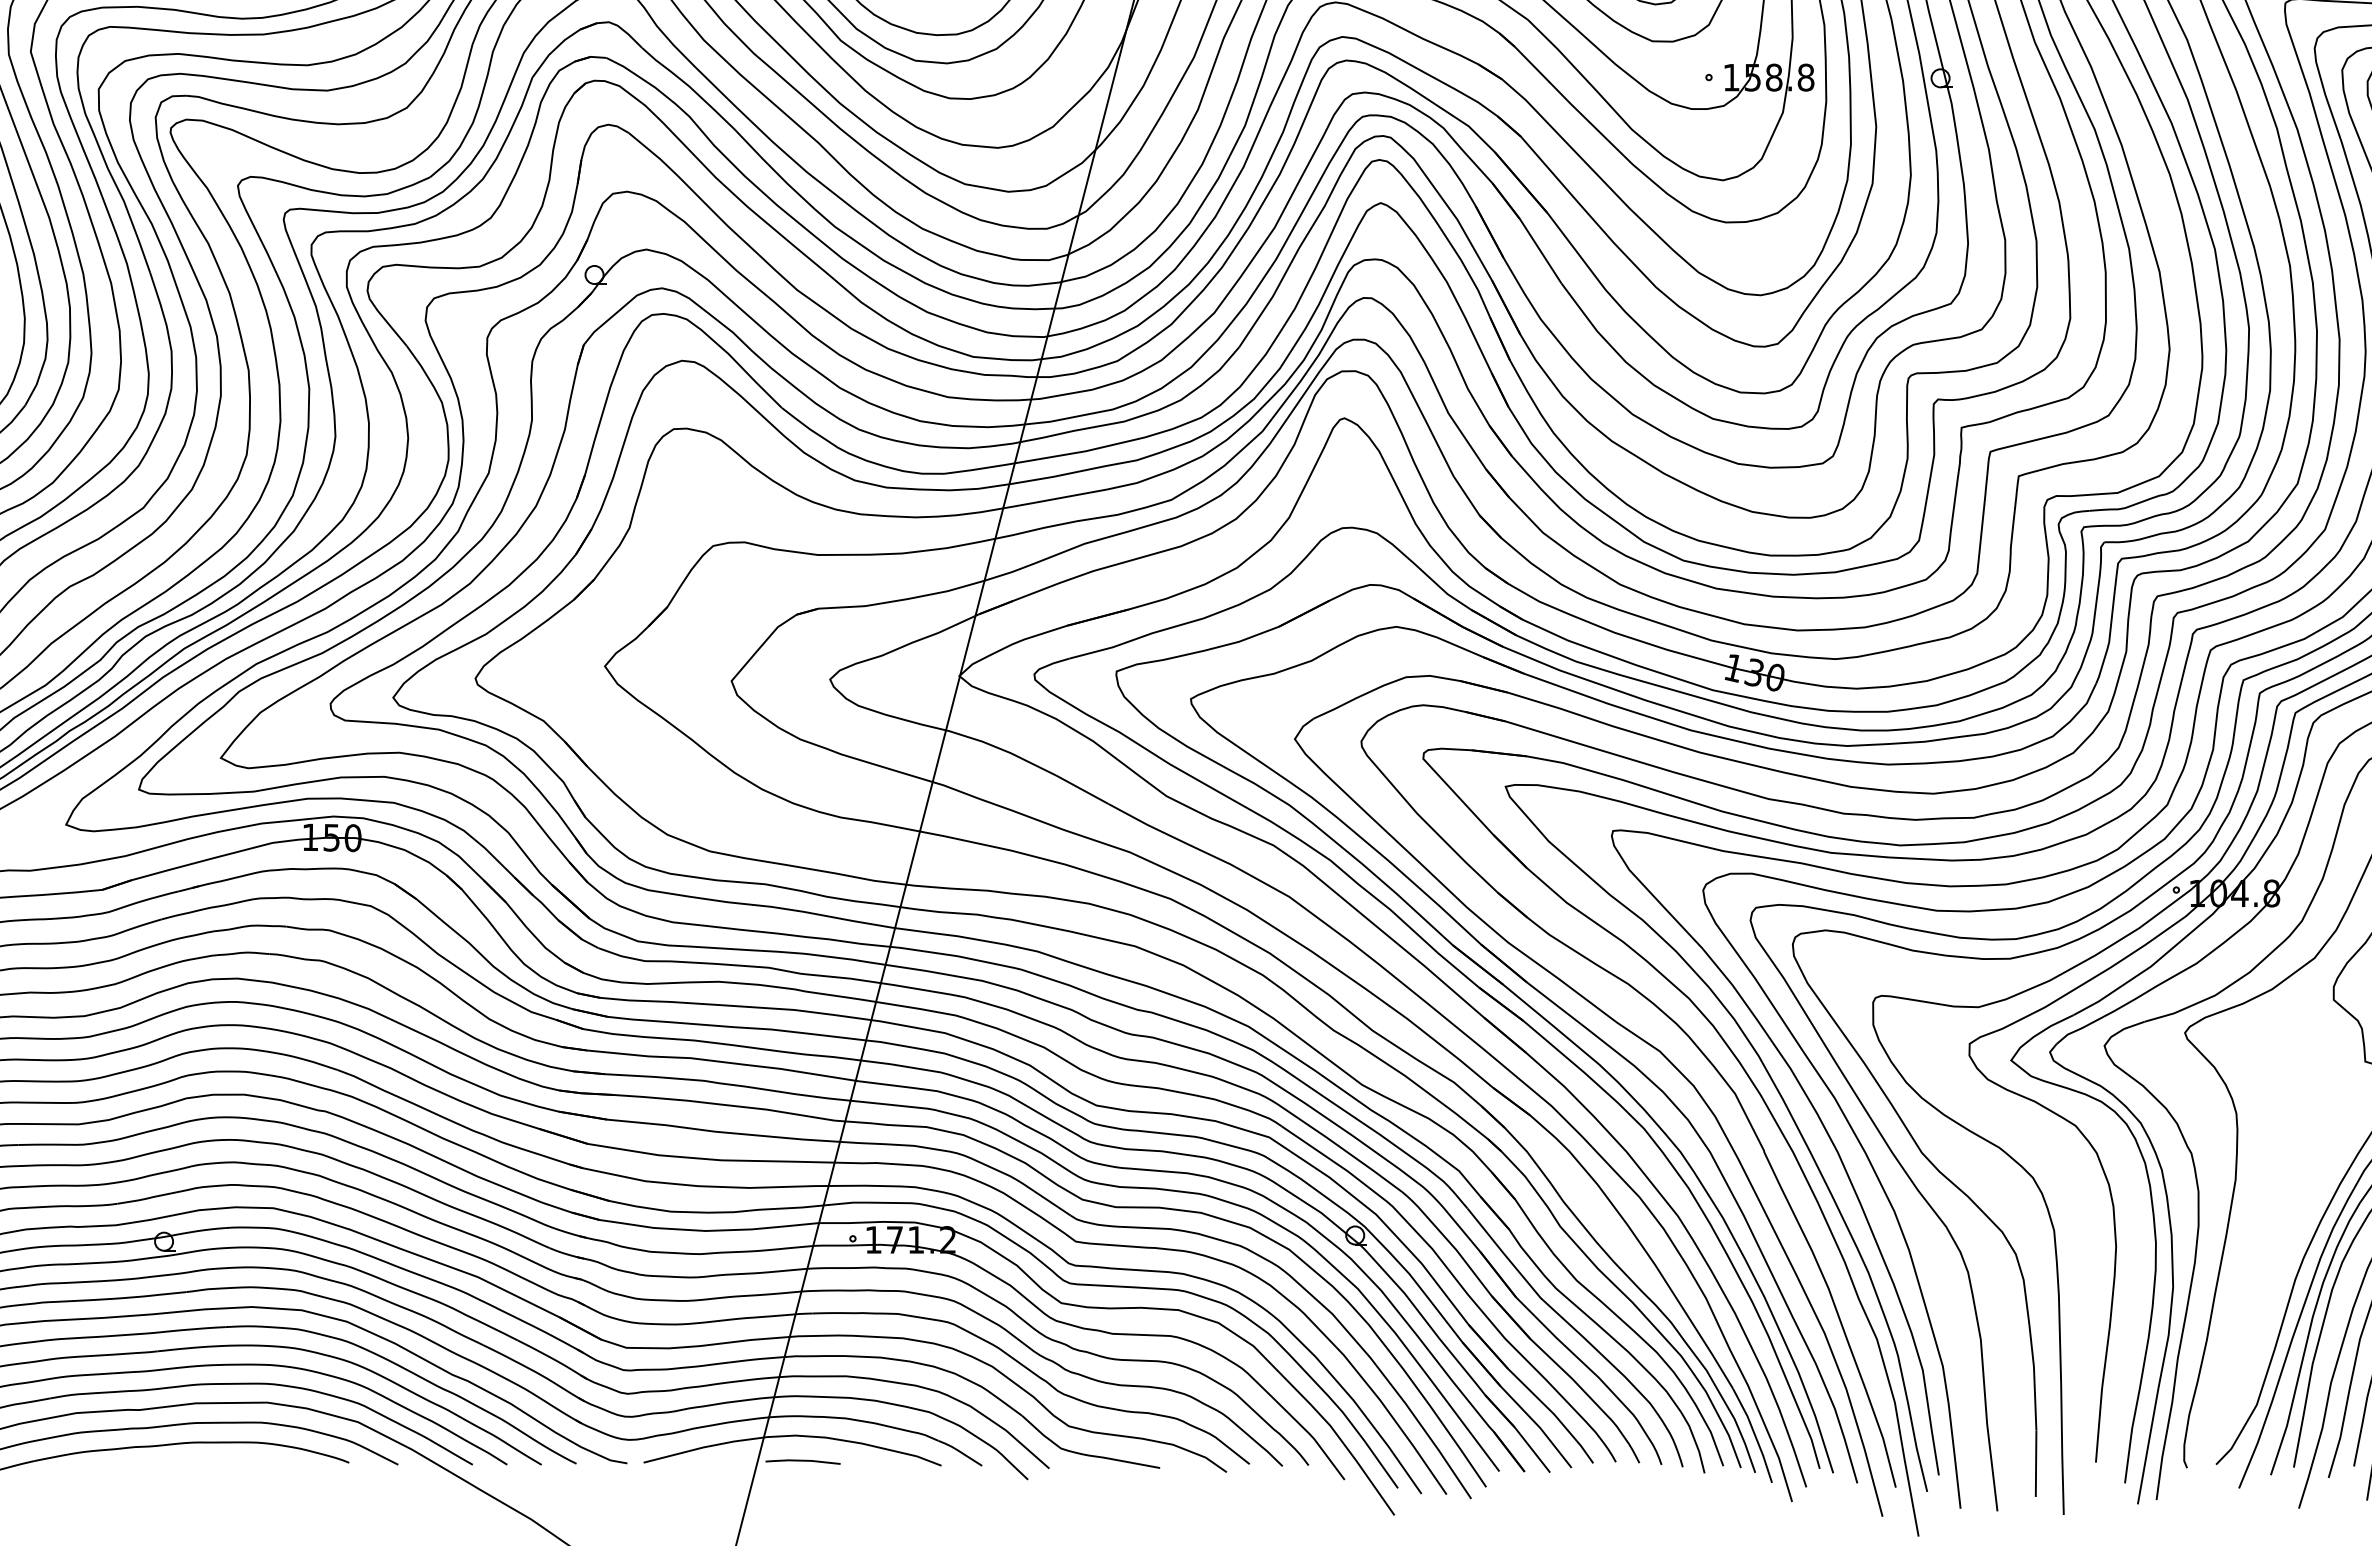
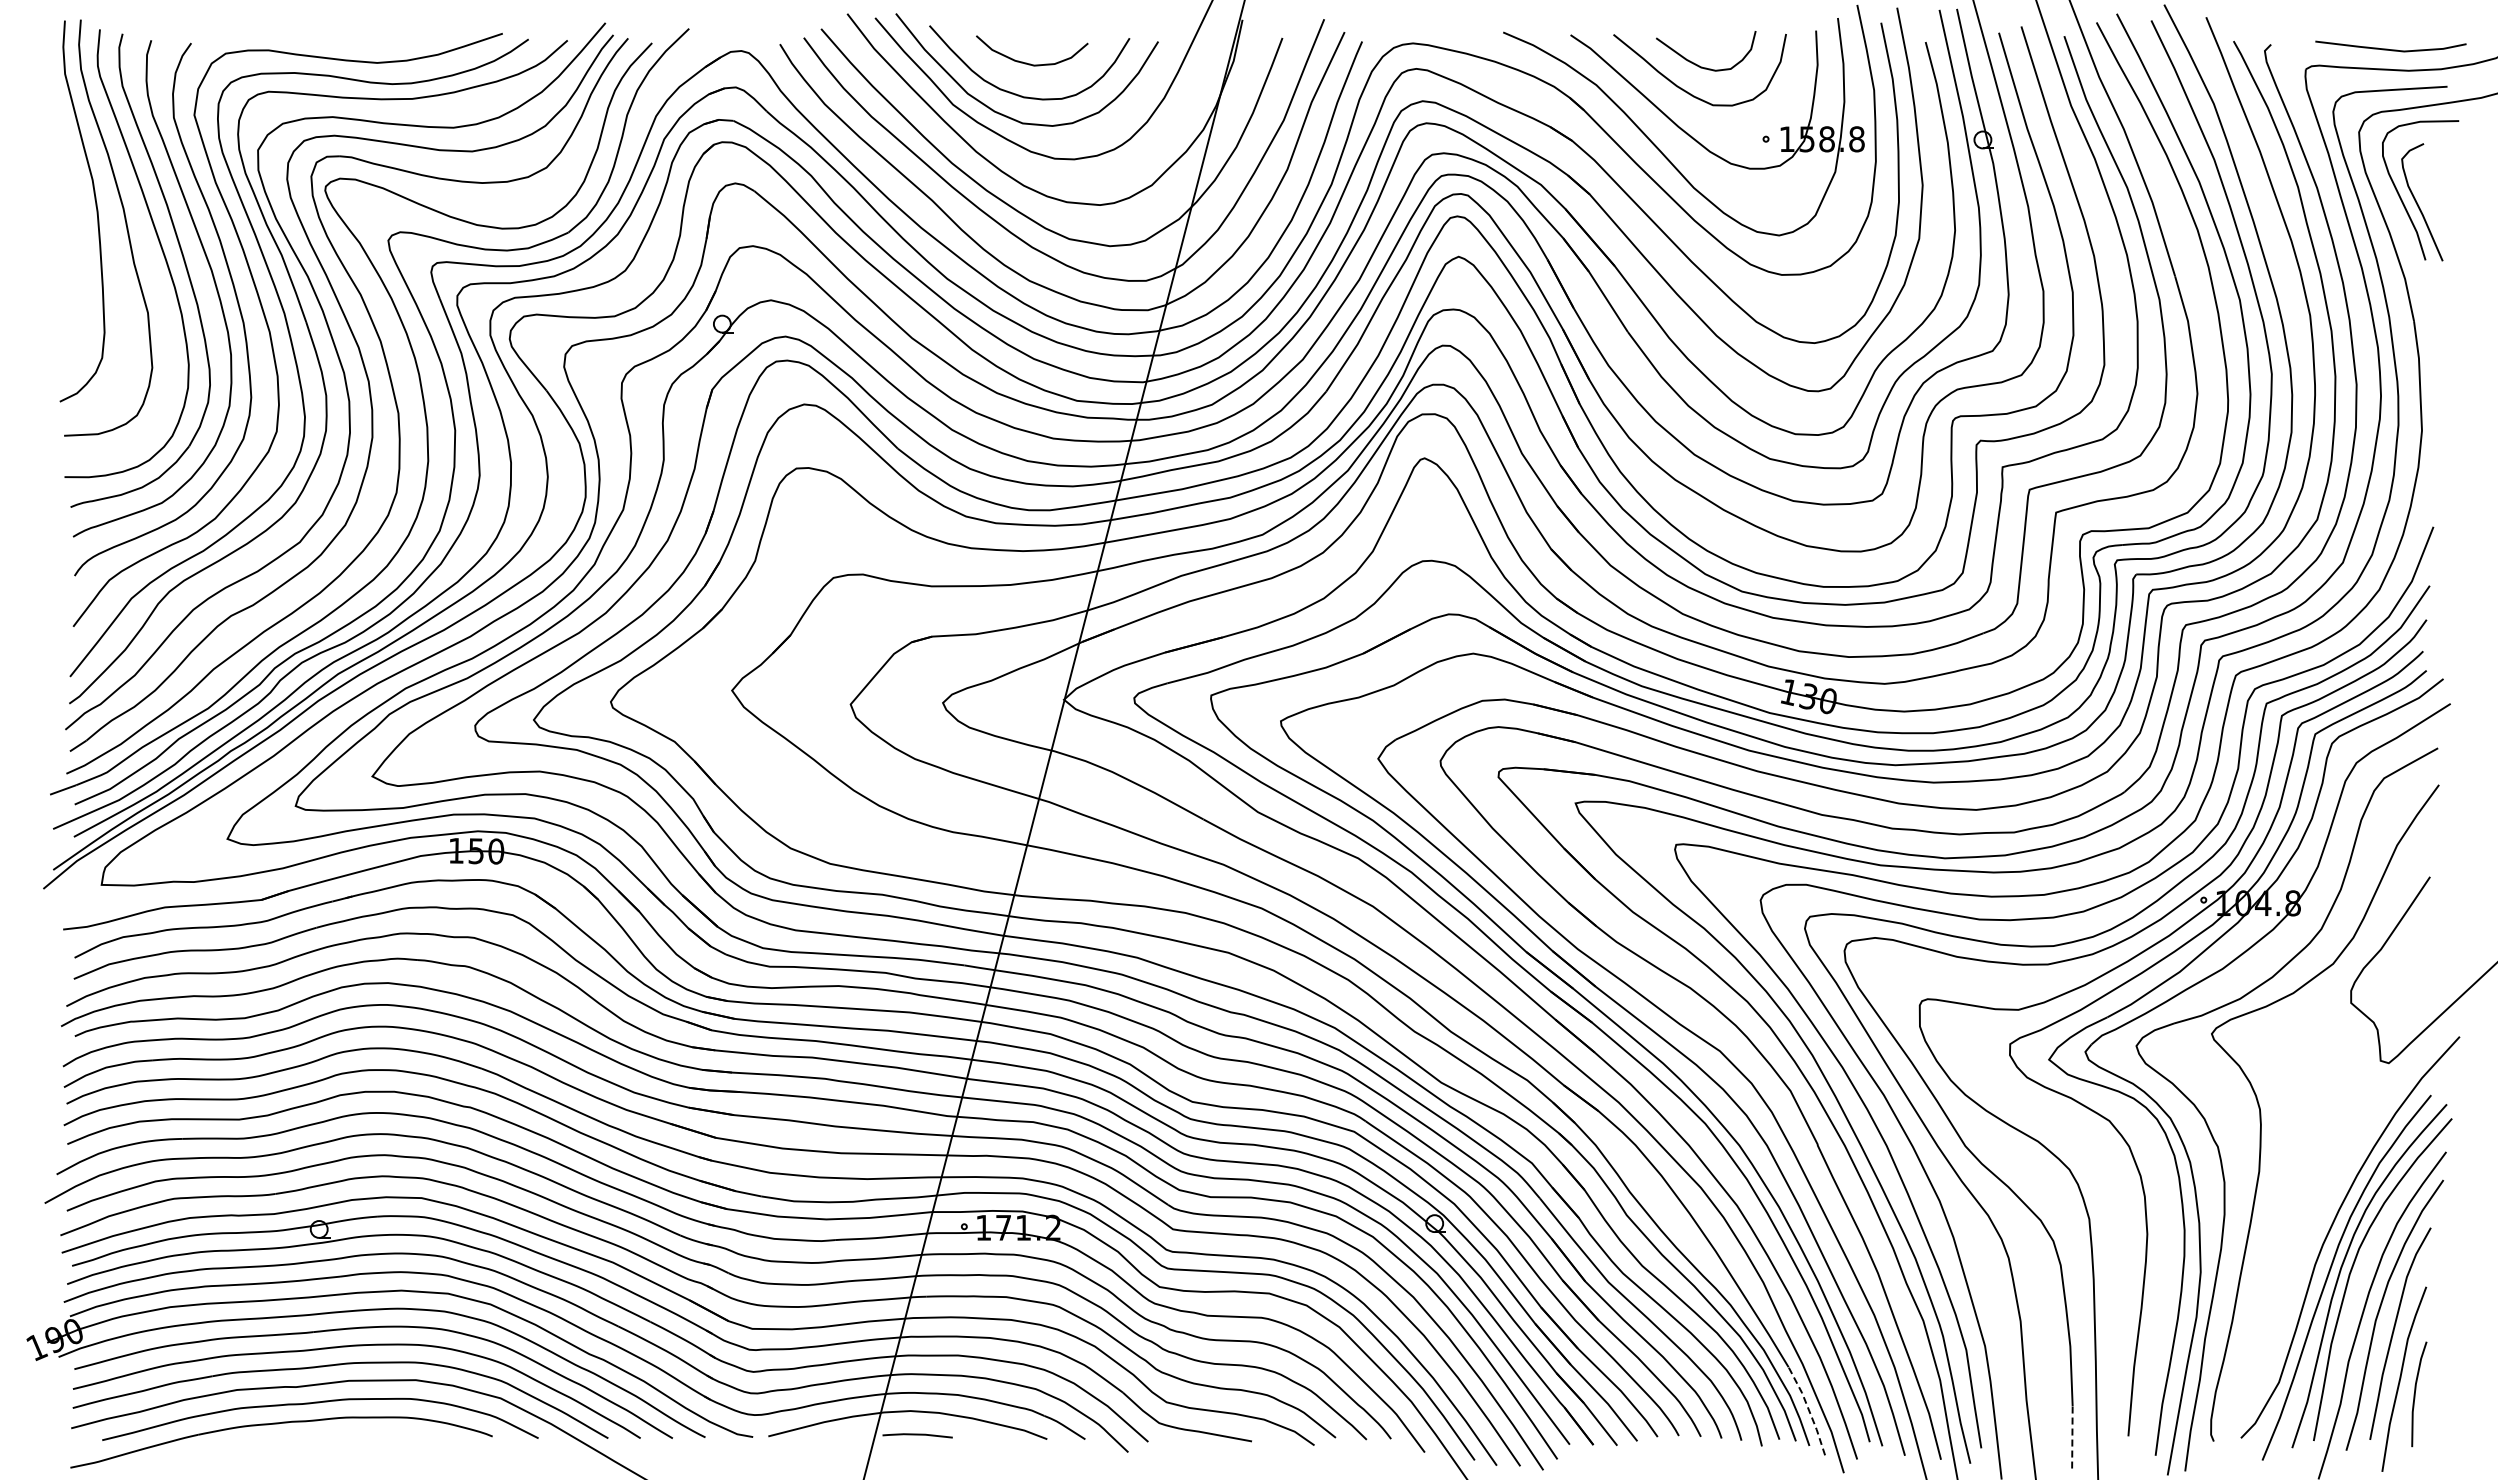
line: (1754, 1433) -> (1808, 1409), solid -> dashed
line: (2036, 1462) -> (2072, 1436), solid -> dashed

